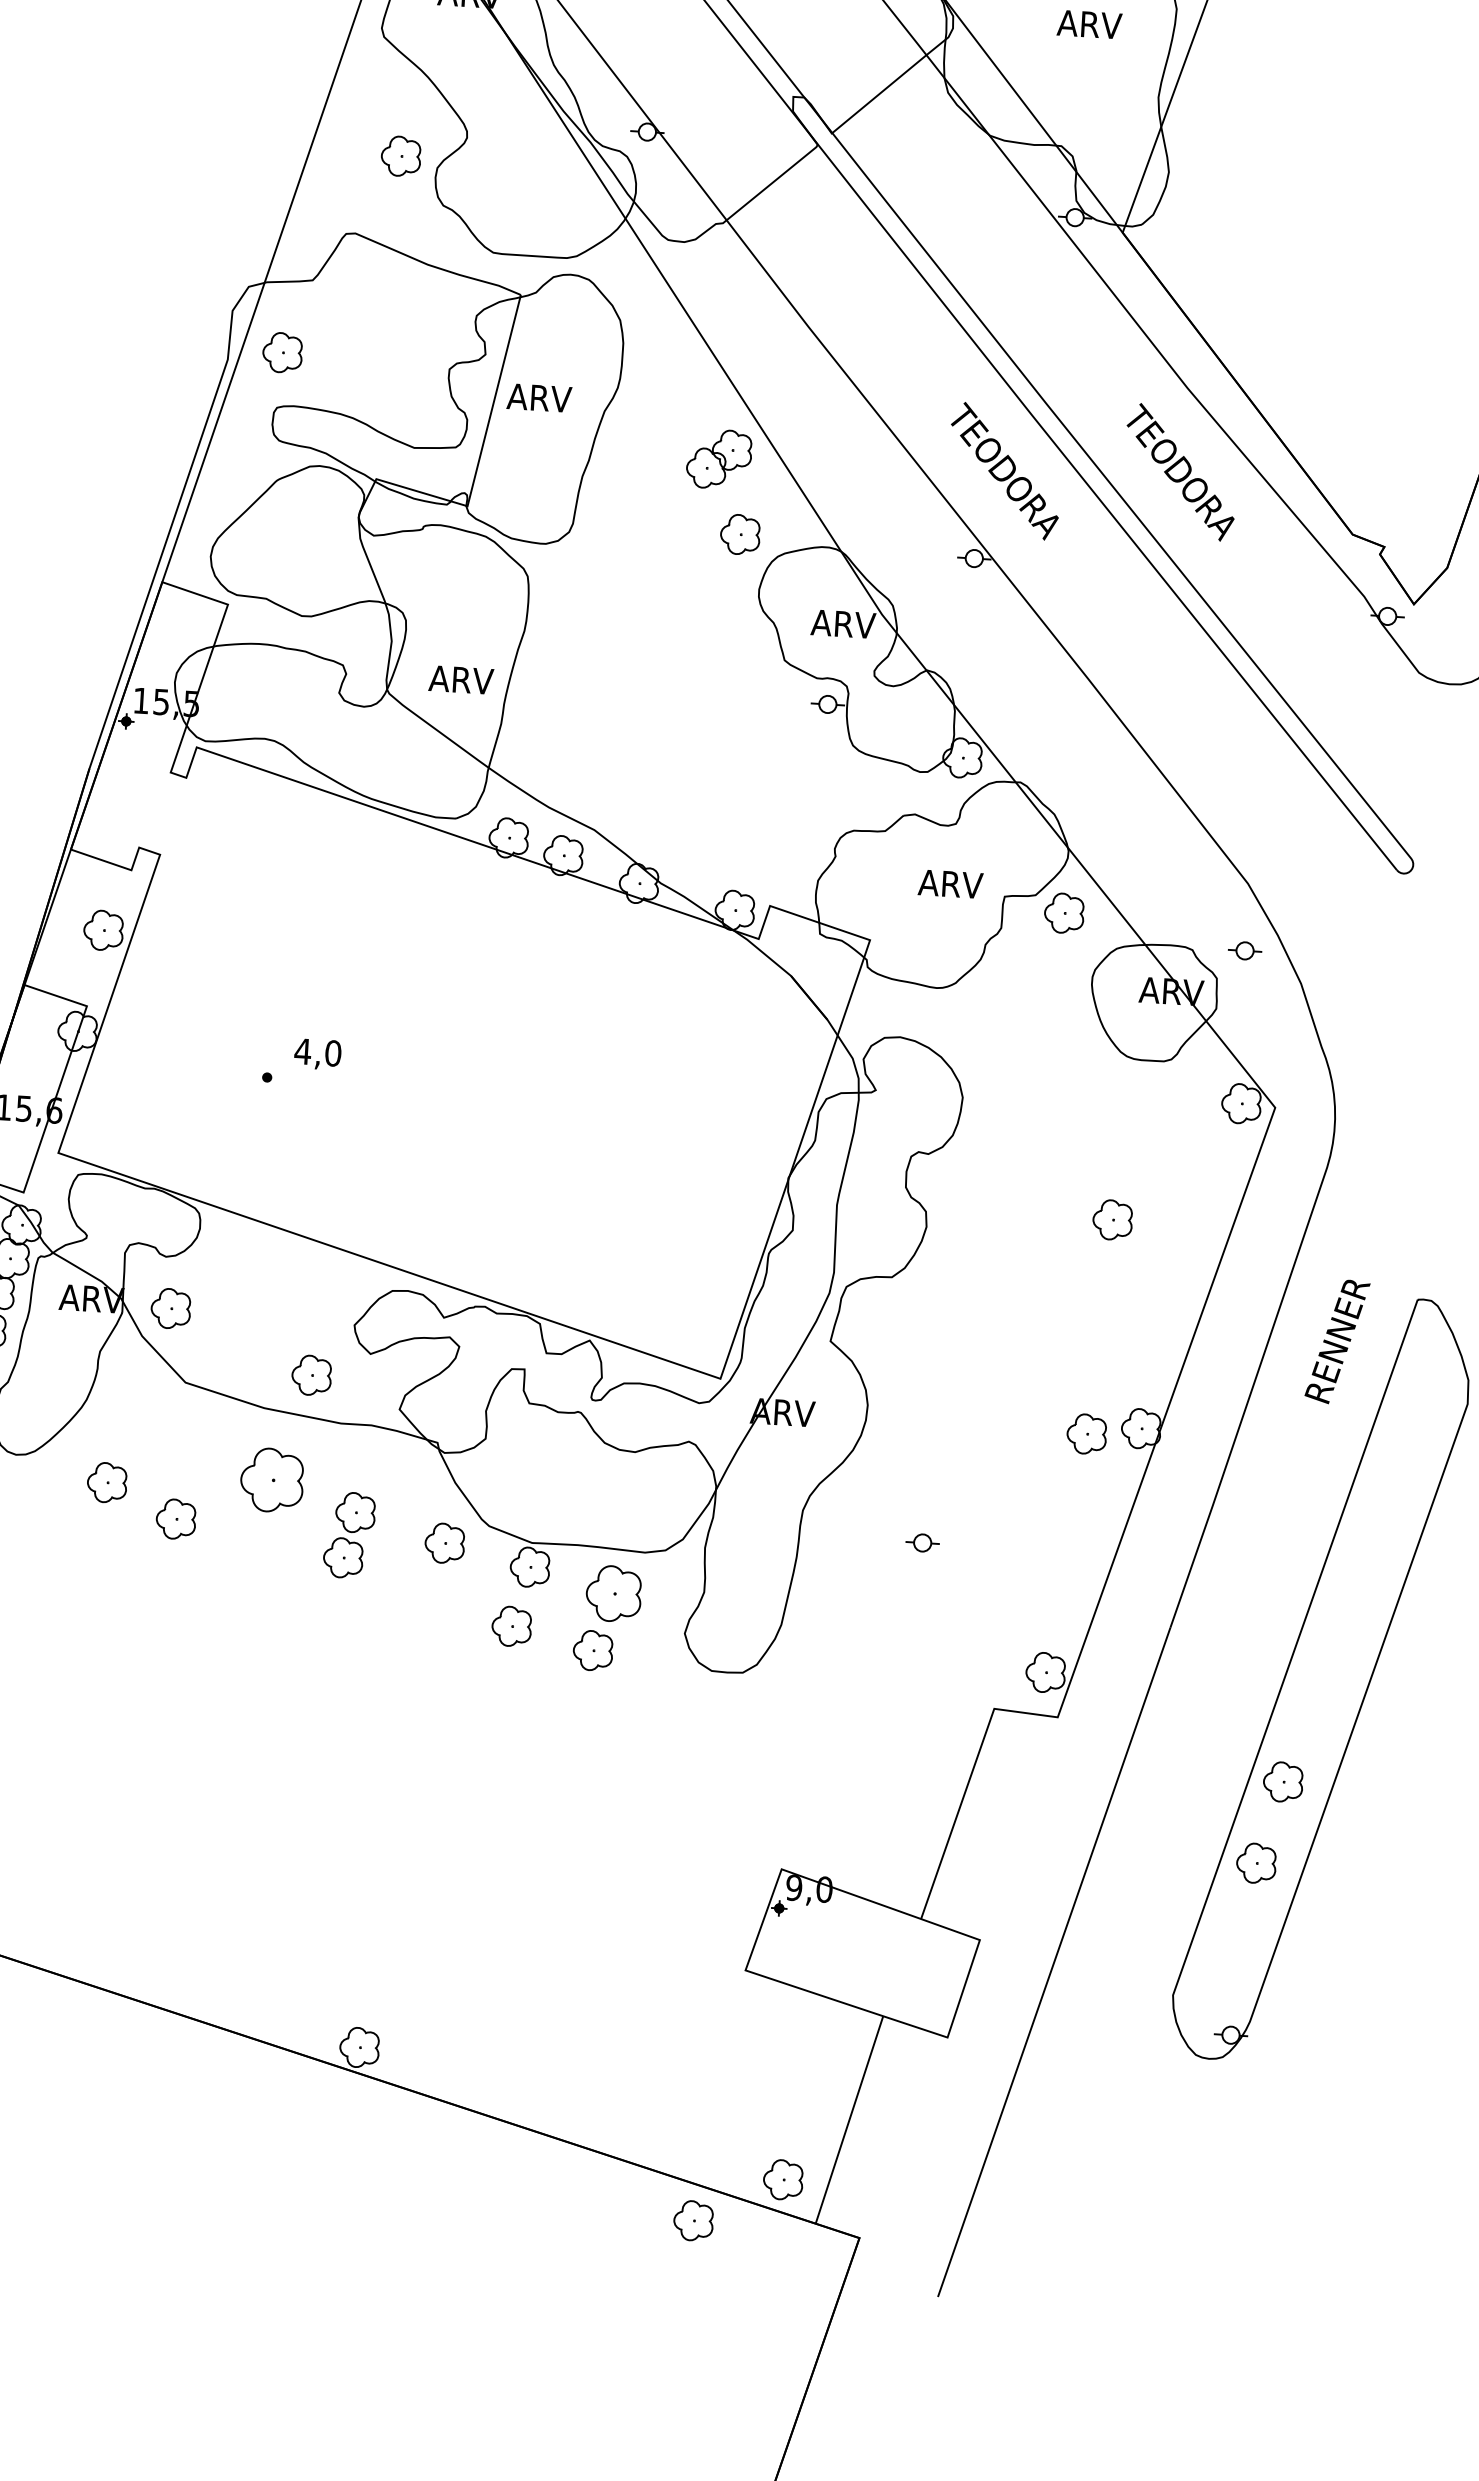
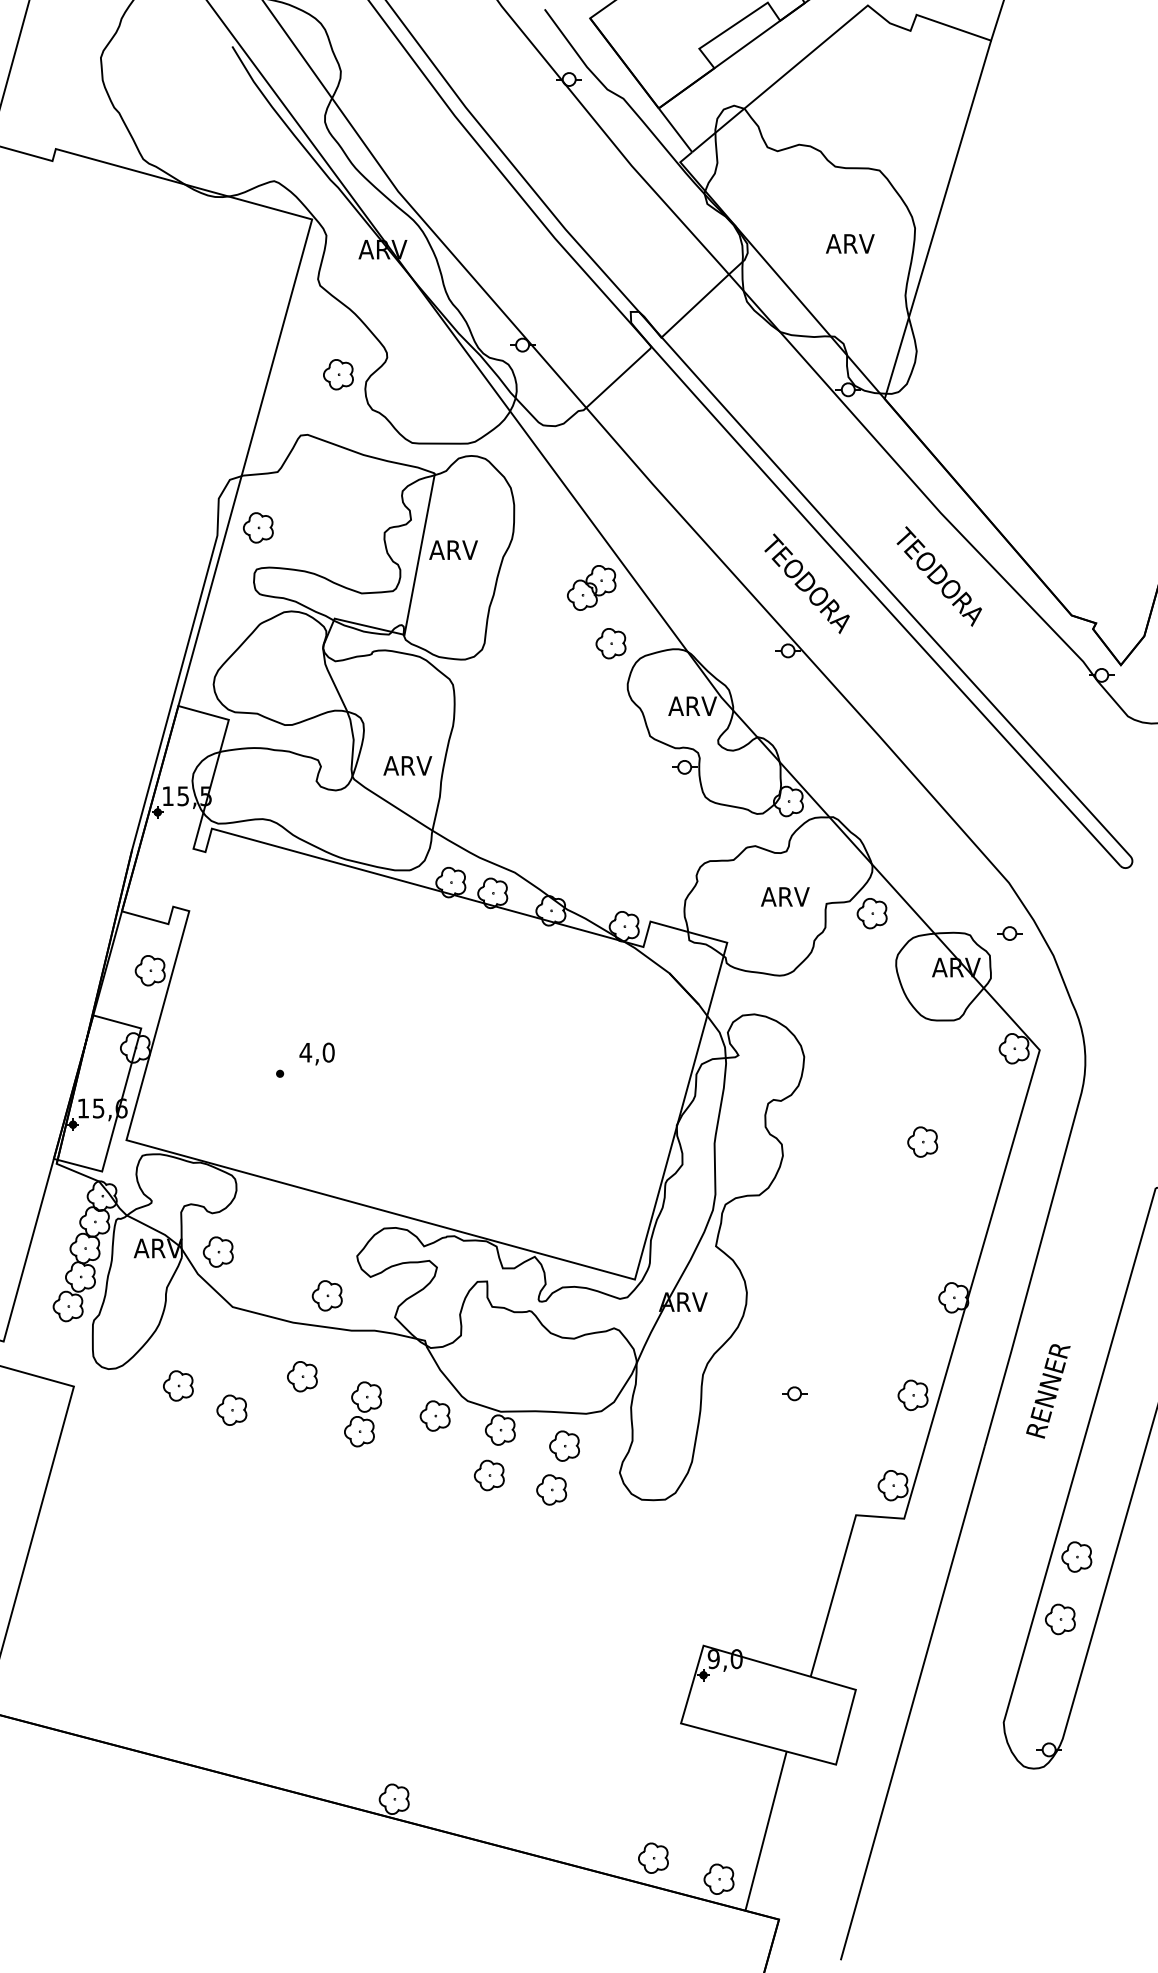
text: (1337, 1341) -> (1048, 1391), moved
part: (1086, 1434) -> (912, 1395), moved
part: (272, 1480) -> (302, 1376), size x0.62
part: (613, 1592) -> (564, 1445), size x0.71
part: (693, 2219) -> (653, 1857), moved

